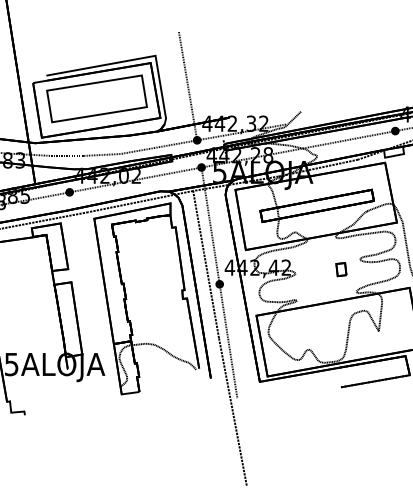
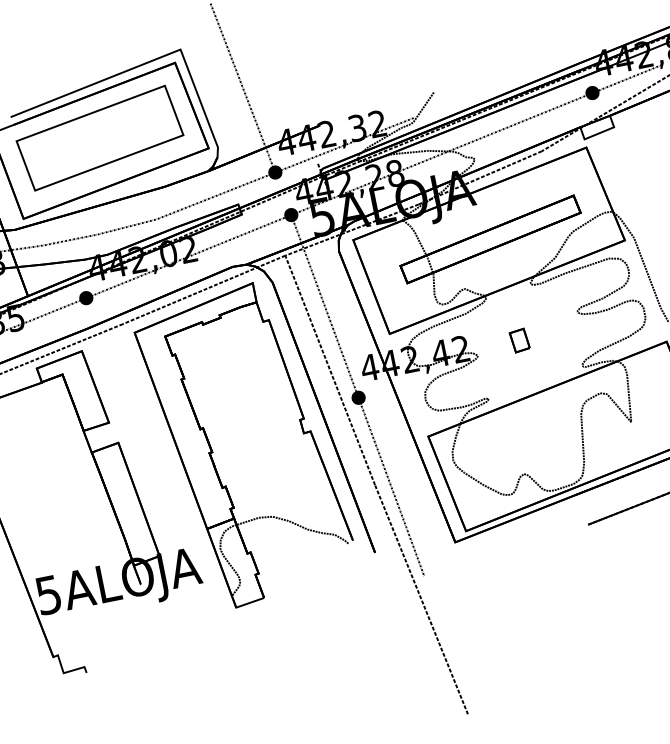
part: (341, 269) -> (519, 340), moved

